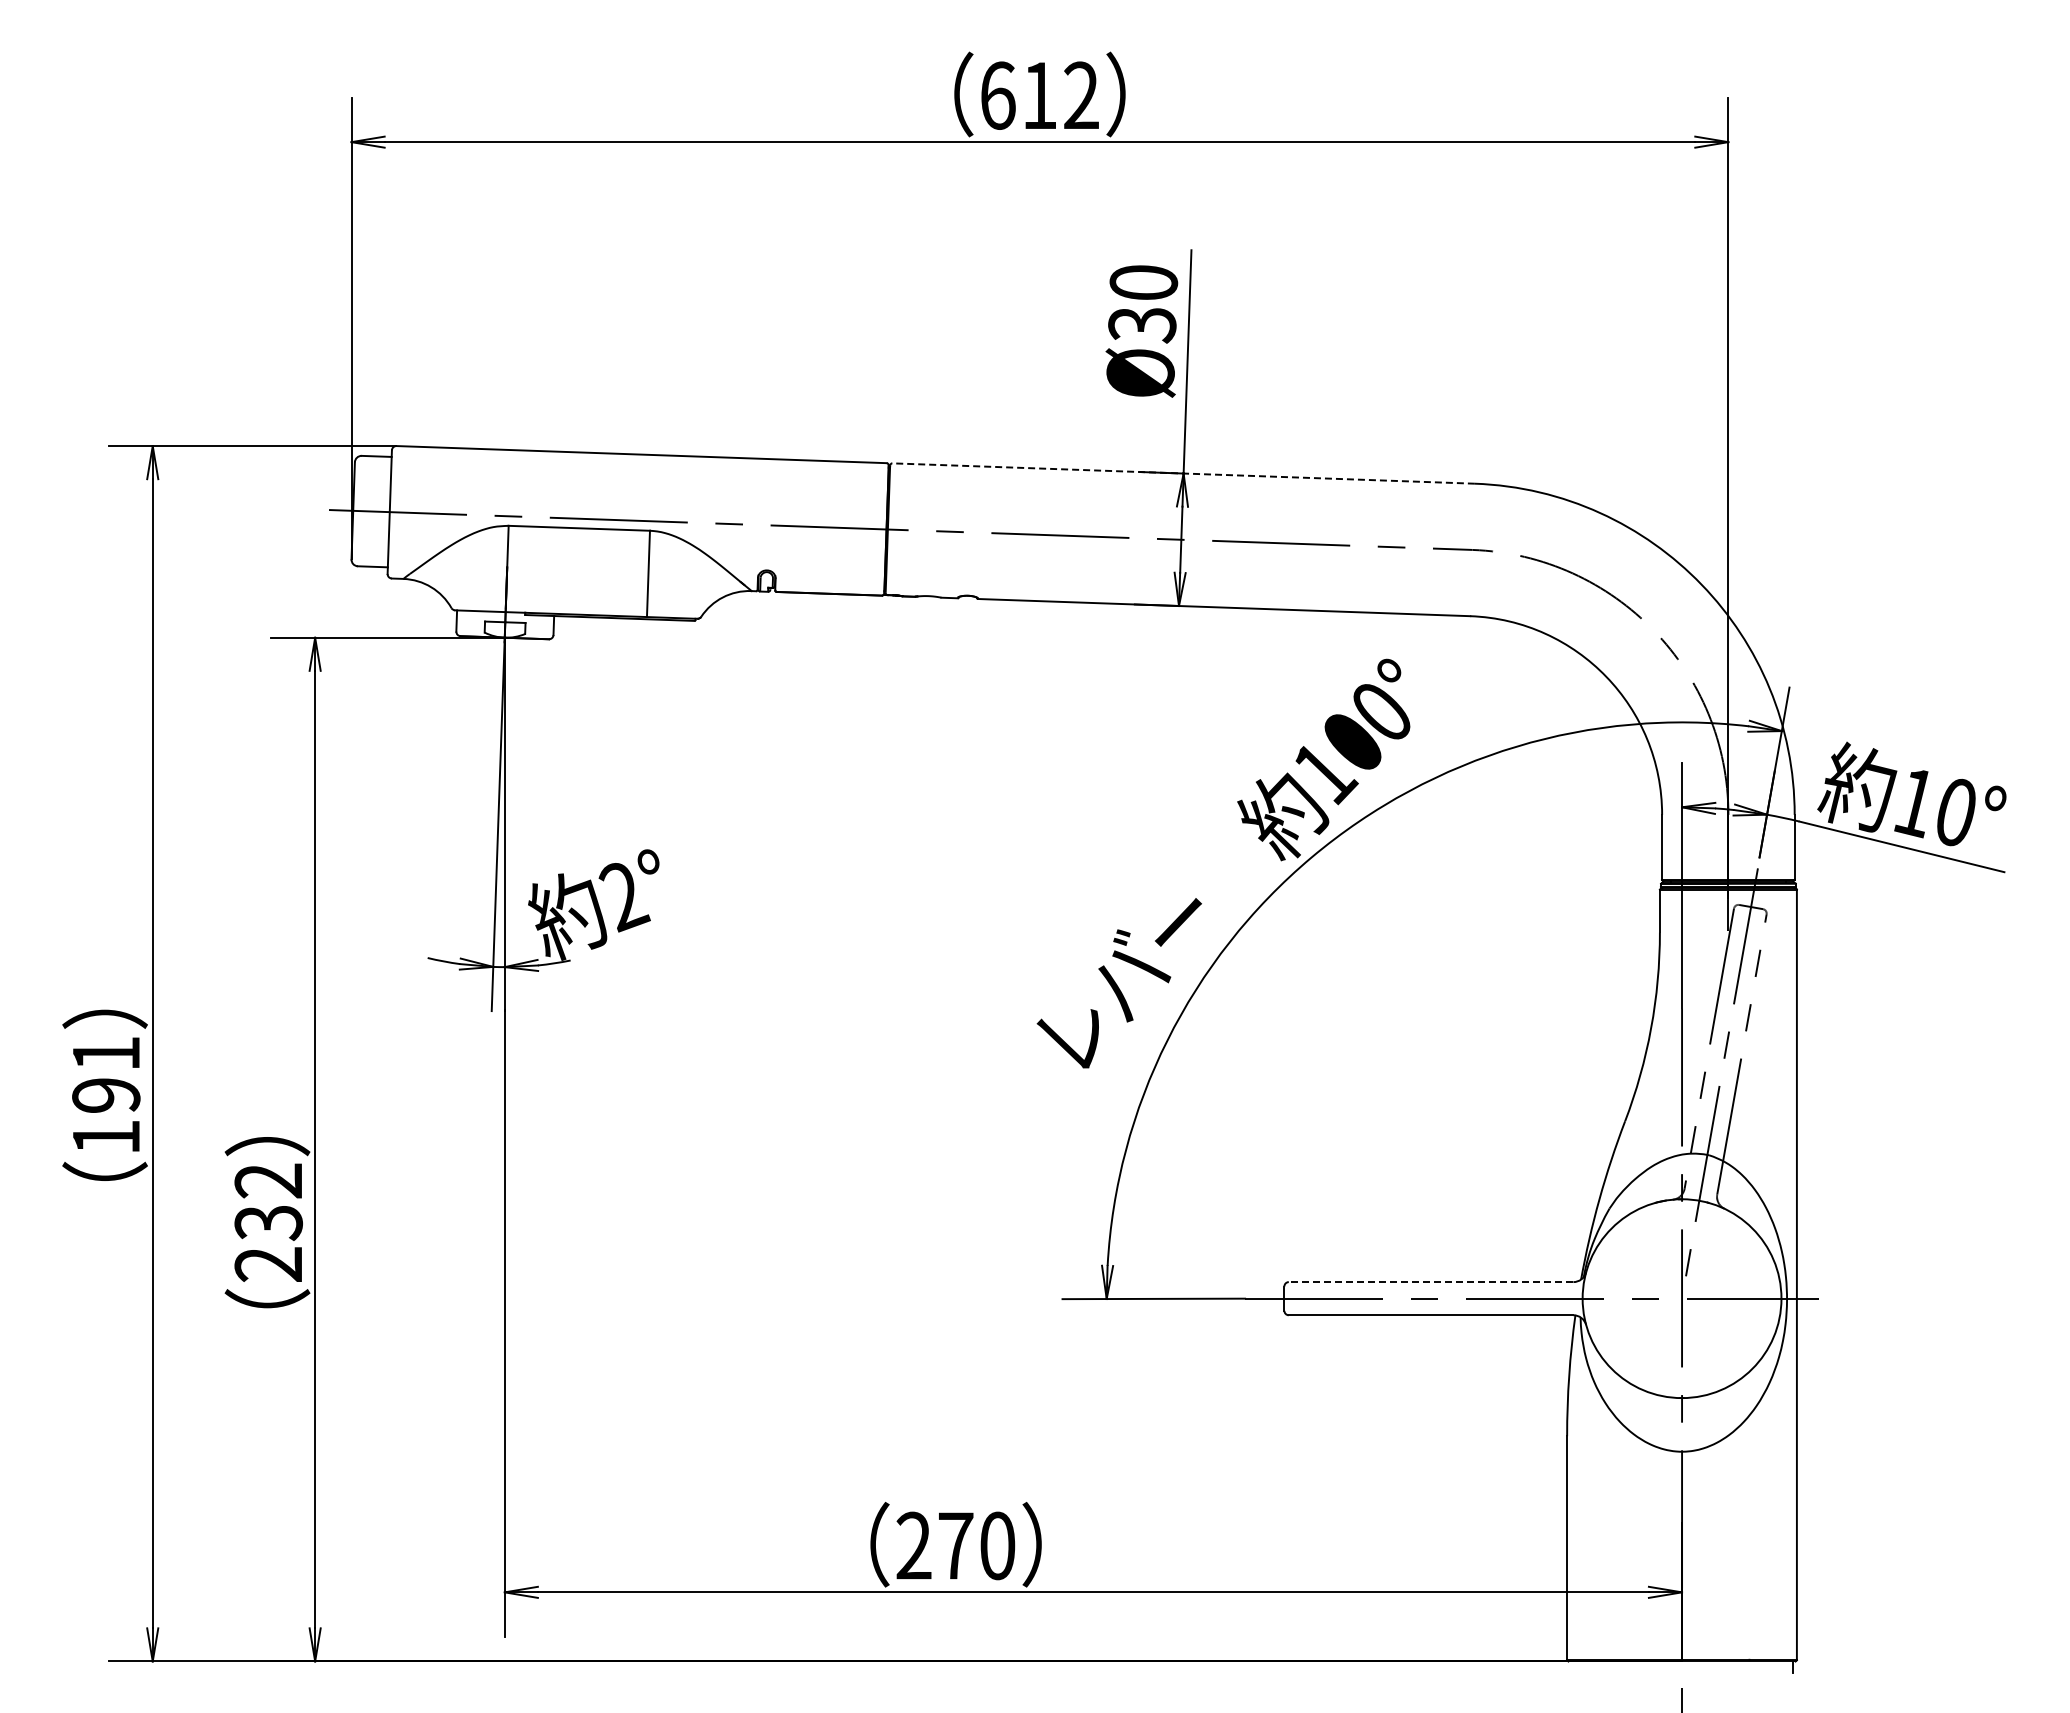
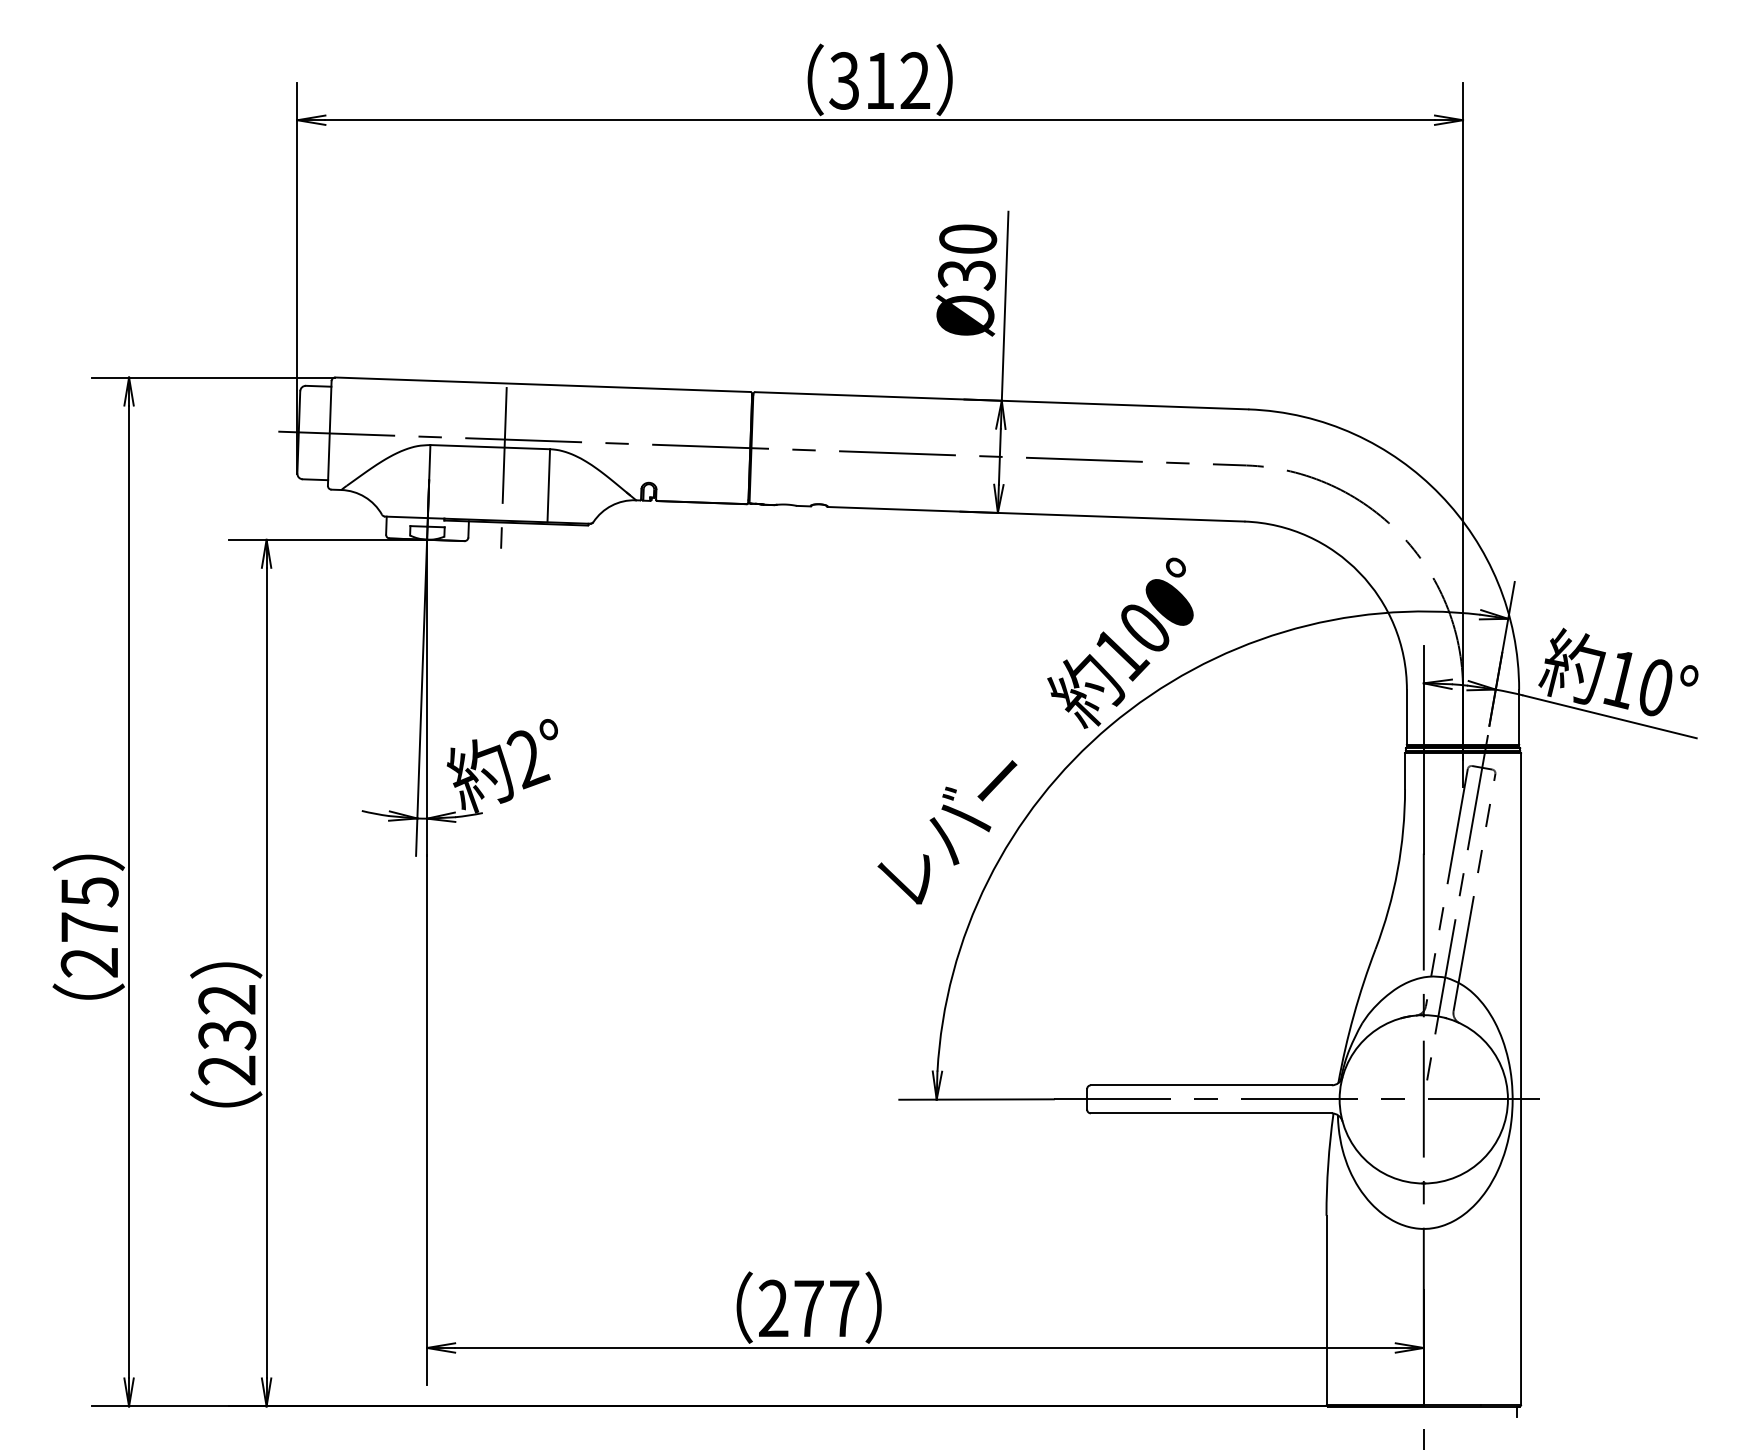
text: (997, 95) -> (844, 80), 612 -> 312
line: (1183, 473) -> (1001, 400), dashed -> solid
line: (595, 552) -> (503, 467), added
text: (106, 1095) -> (89, 927), 191 -> 275
line: (1430, 1282) -> (1210, 1085), dashed -> solid
text: (997, 1545) -> (844, 1308), 270 -> 277

